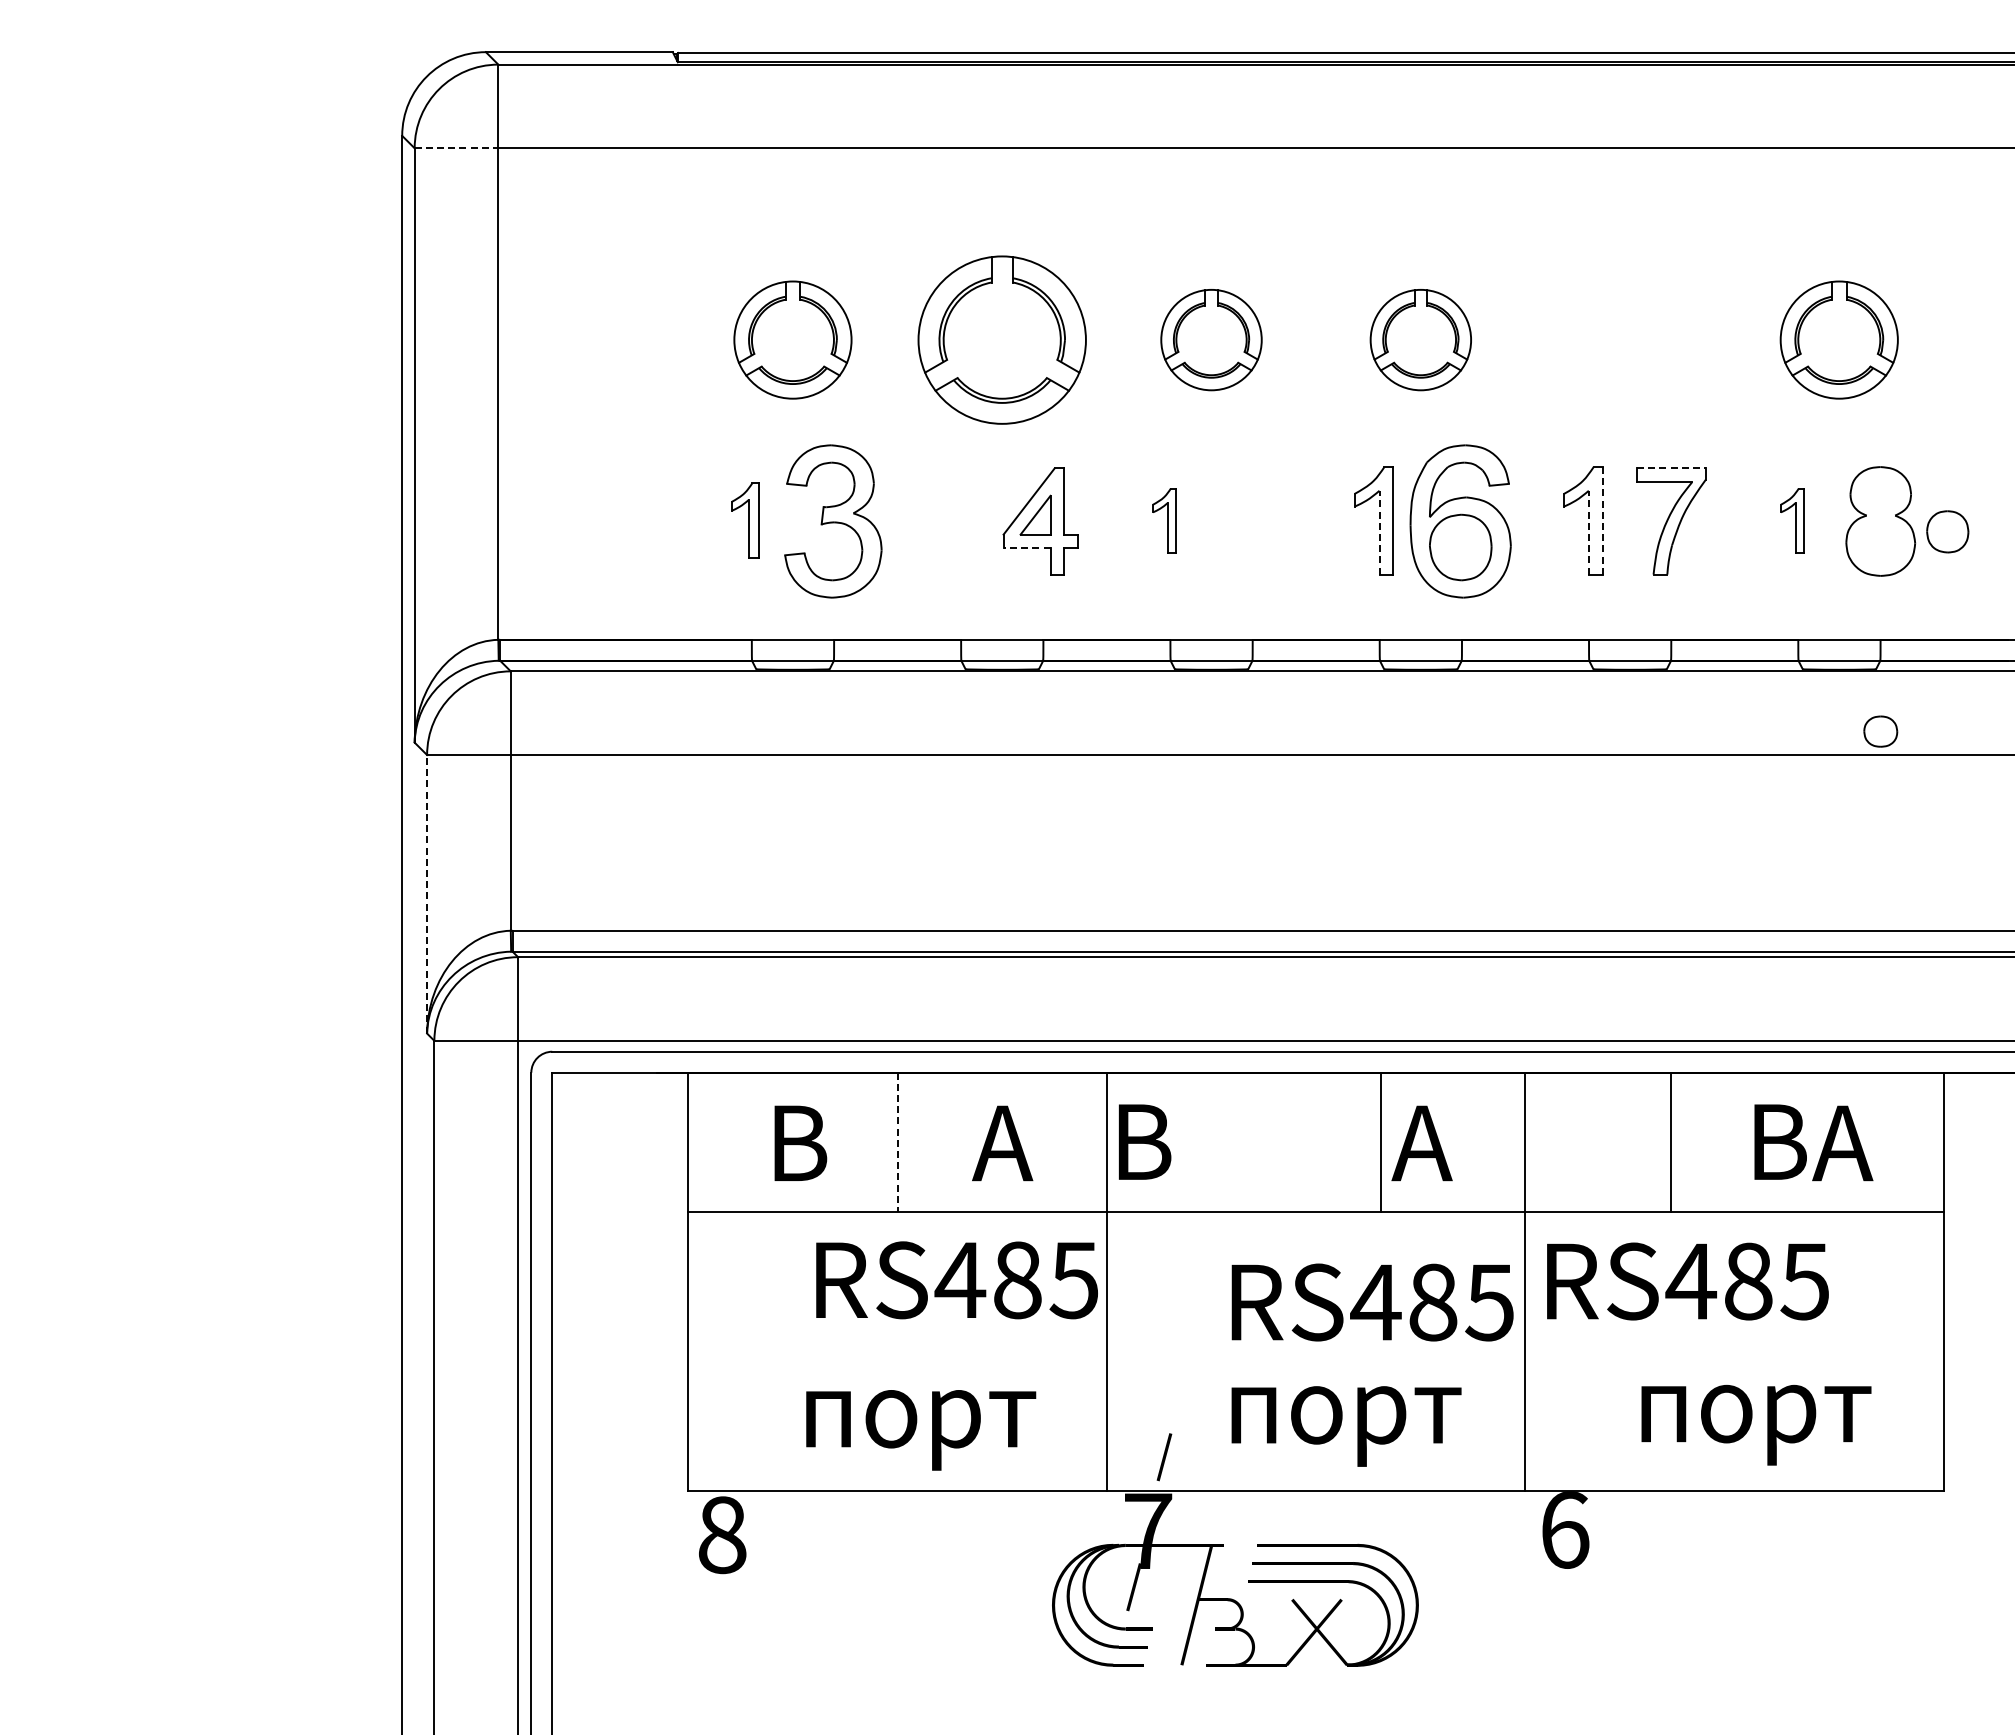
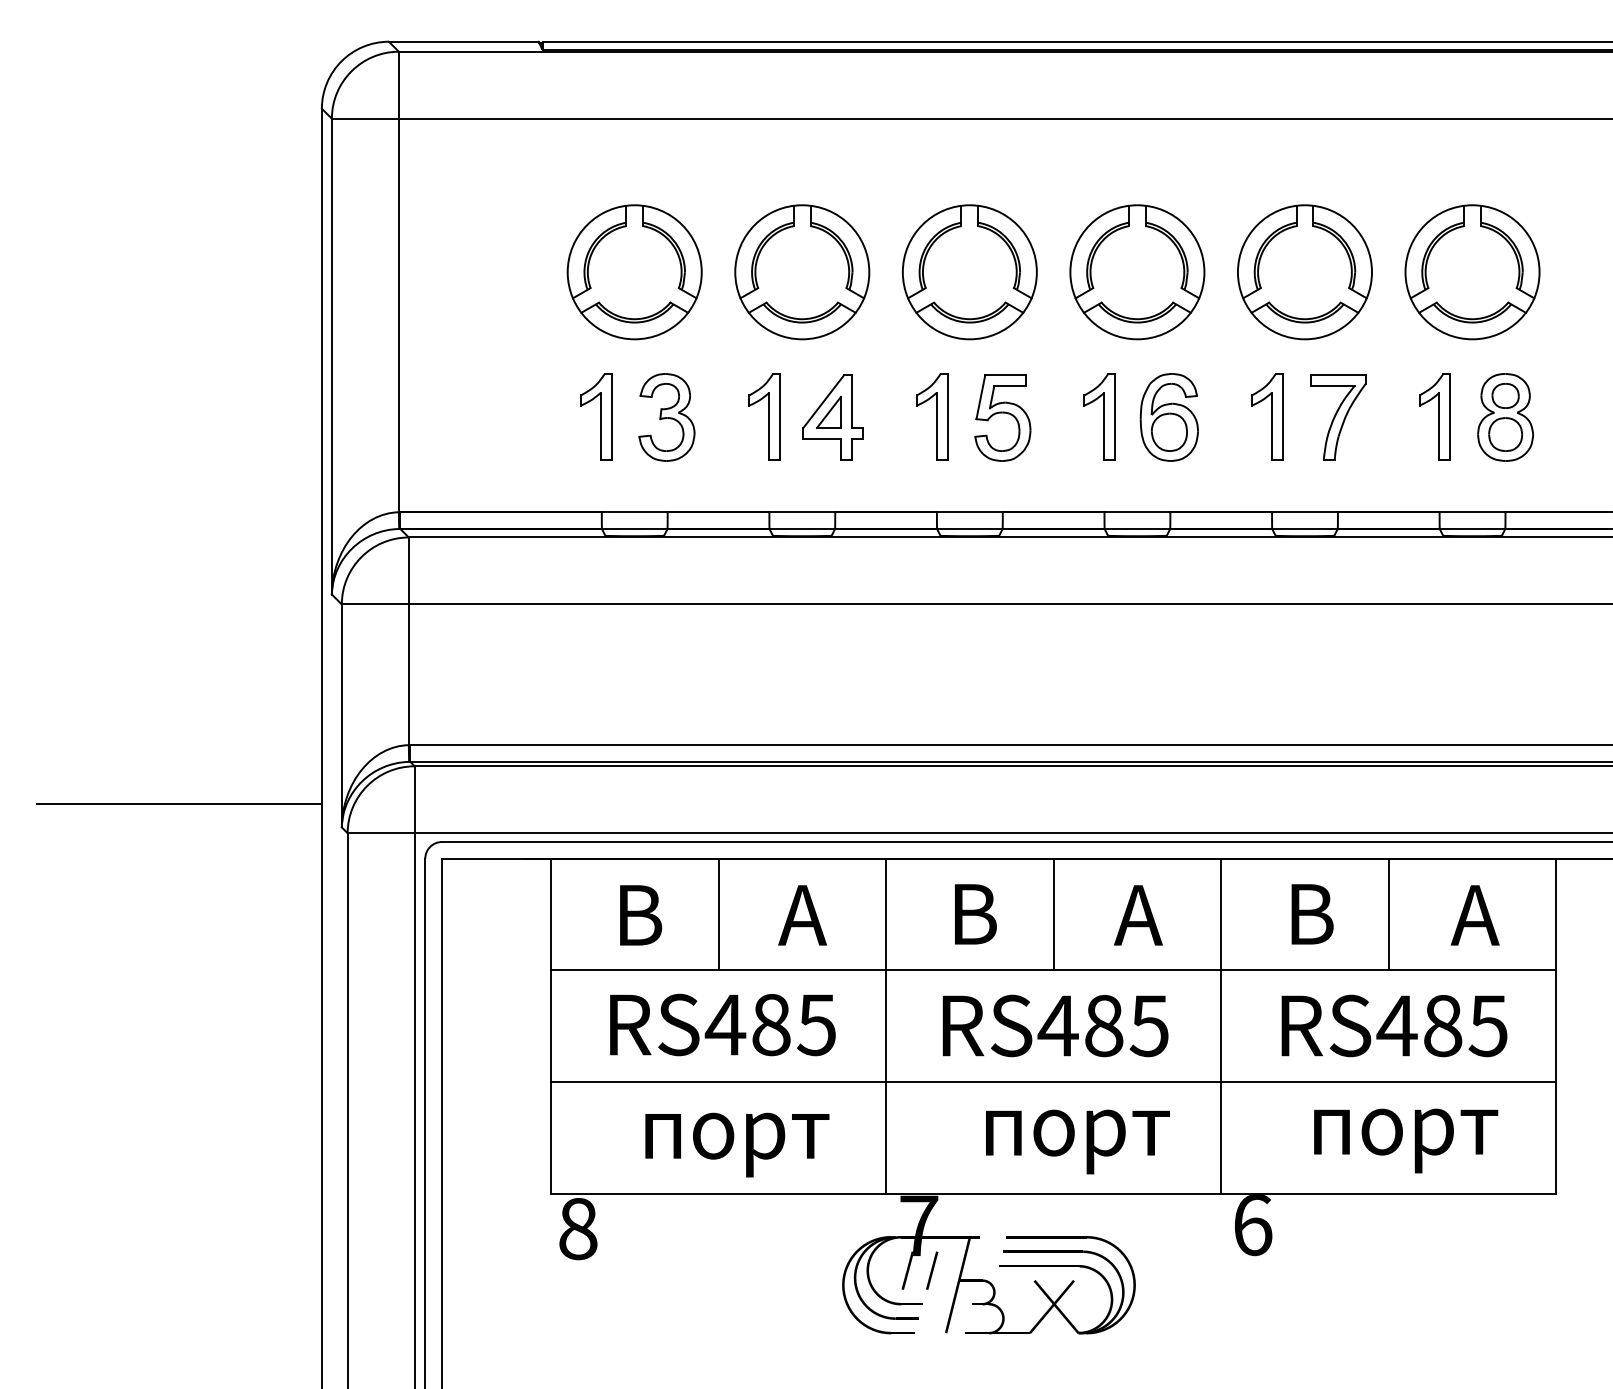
line: (456, 148) -> (365, 118), dashed -> solid
part: (792, 339) -> (634, 271), size x1.43
part: (1211, 339) -> (969, 271), size x1.67
part: (1420, 339) -> (1137, 271), size x1.67
part: (1629, 339) -> (1304, 271), added
part: (1838, 339) -> (1471, 271), size x1.43
line: (1671, 468) -> (1338, 375), dashed -> solid
part: (744, 520) -> (595, 416), size x1.43
part: (955, 520) -> (764, 416), added
part: (1164, 520) -> (932, 416), size x1.67
line: (1602, 520) -> (1282, 416), dashed -> solid
part: (1792, 520) -> (1434, 416), size x1.67
part: (832, 521) -> (666, 417), size x0.71
part: (1252, 521) -> (1002, 417), added
part: (1460, 521) -> (1169, 417), size x0.71
part: (1947, 531) -> (1505, 434), moved
line: (1379, 532) -> (1104, 426), dashed -> solid
line: (1588, 532) -> (1271, 426), dashed -> solid
line: (1026, 548) -> (821, 439), dashed -> solid
part: (1880, 731) -> (1505, 395), moved
line: (427, 893) -> (342, 715), dashed -> solid
line: (224, 1004) -> (179, 804), added
text: (1145, 1141) -> (976, 913), moved
text: (1780, 1141) -> (1312, 913), moved
line: (897, 1142) -> (718, 914), dashed -> solid
line: (1381, 1142) -> (1053, 914), moved
line: (1670, 1142) -> (1388, 914), moved
text: (956, 1280) -> (722, 1025), moved
text: (1687, 1281) -> (1394, 1025), moved
text: (1372, 1302) -> (1055, 1025), moved
line: (1316, 1351) -> (1053, 1081), added
line: (1164, 1457) -> (932, 1270), moved

